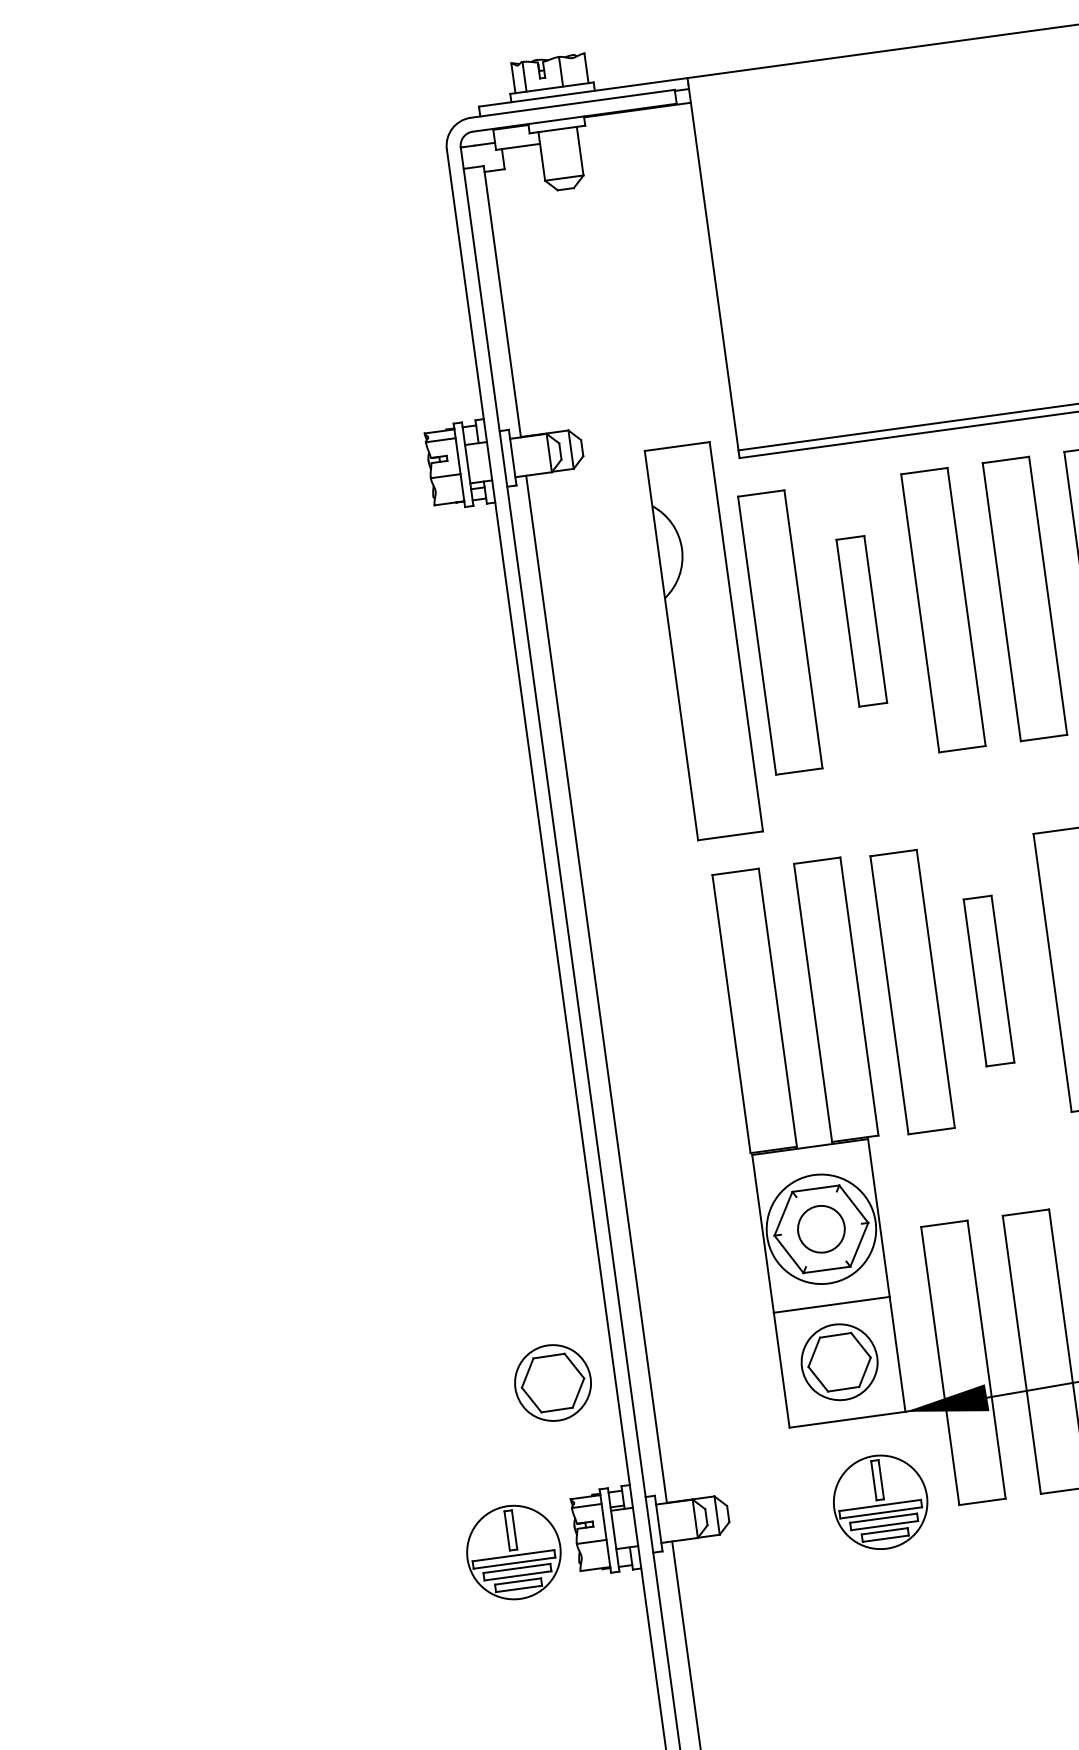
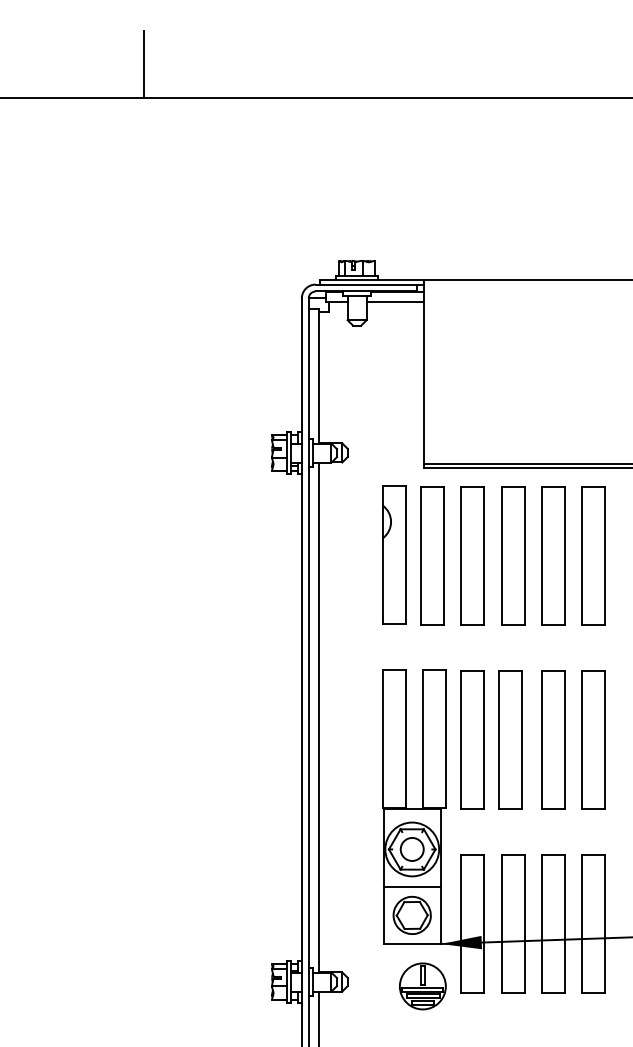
line: (634, 130) -> (394, 301), added
part: (861, 620) -> (472, 555), size x1.67
part: (704, 639) -> (394, 554), size x0.71
part: (989, 980) -> (510, 739), size x1.67
part: (551, 1381) -> (270, 905), removed
part: (513, 1552) -> (240, 986), removed

